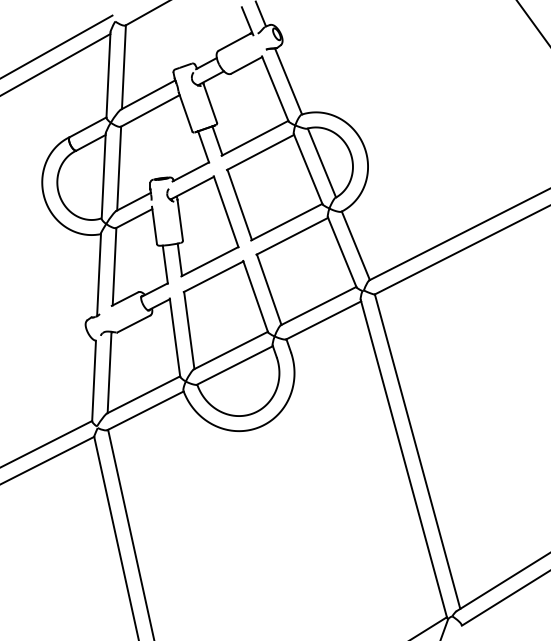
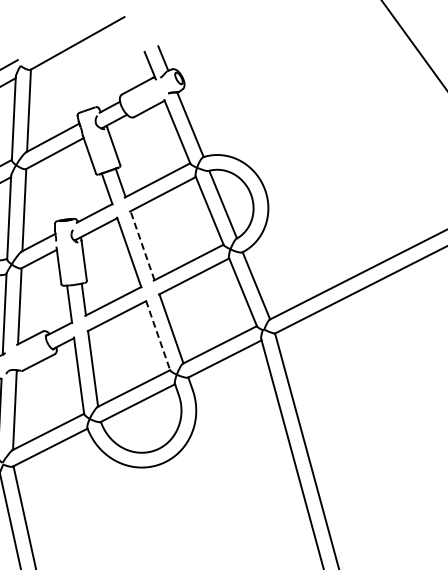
line: (239, 204) -> (142, 245), solid -> dashed
line: (255, 296) -> (158, 335), solid -> dashed

